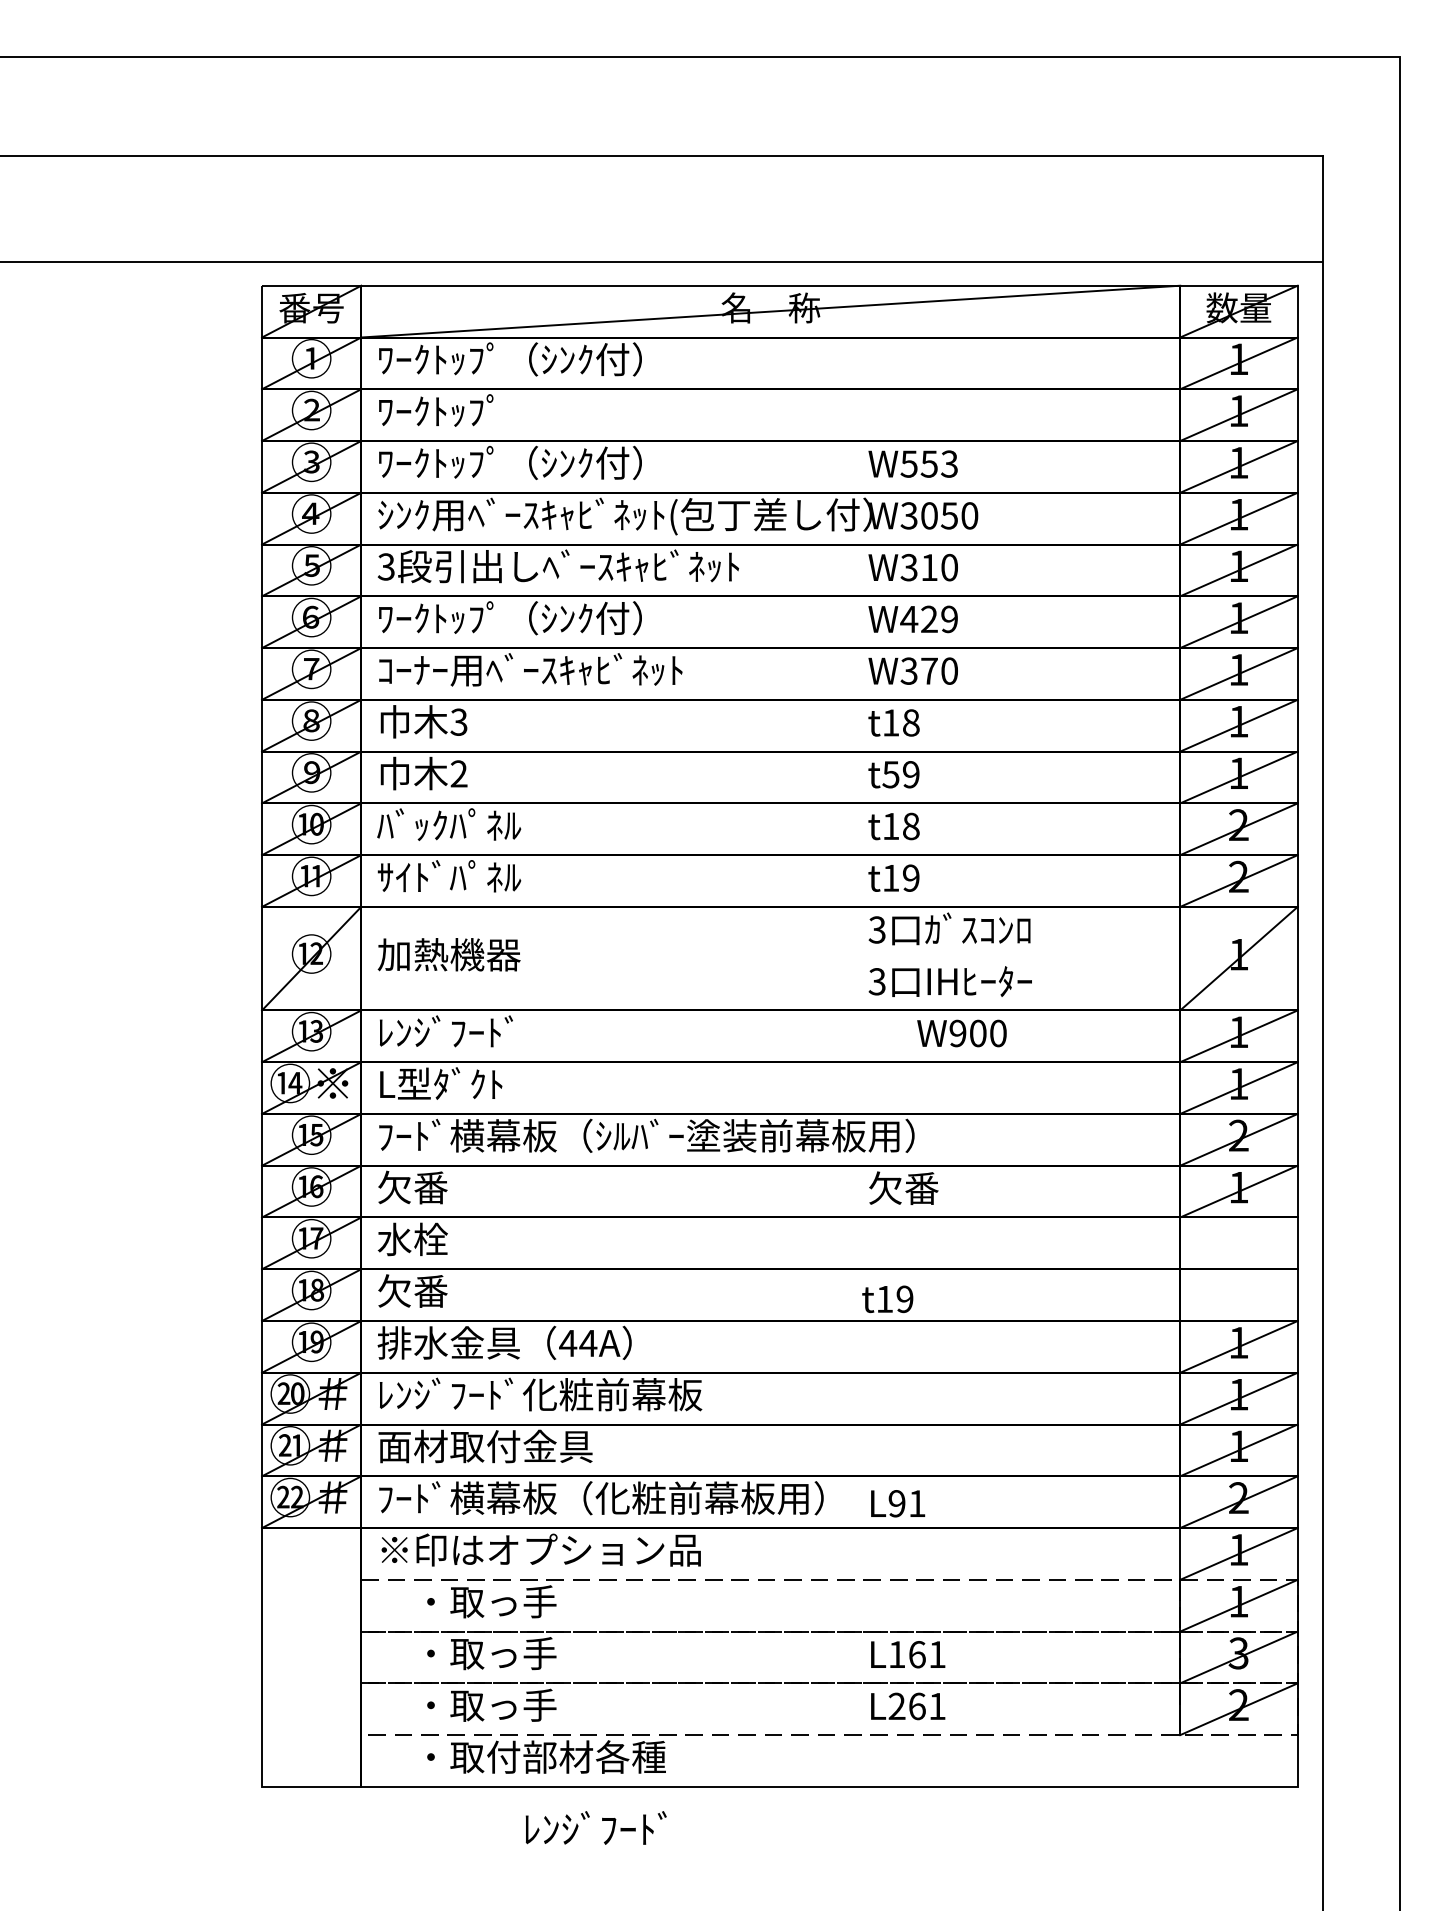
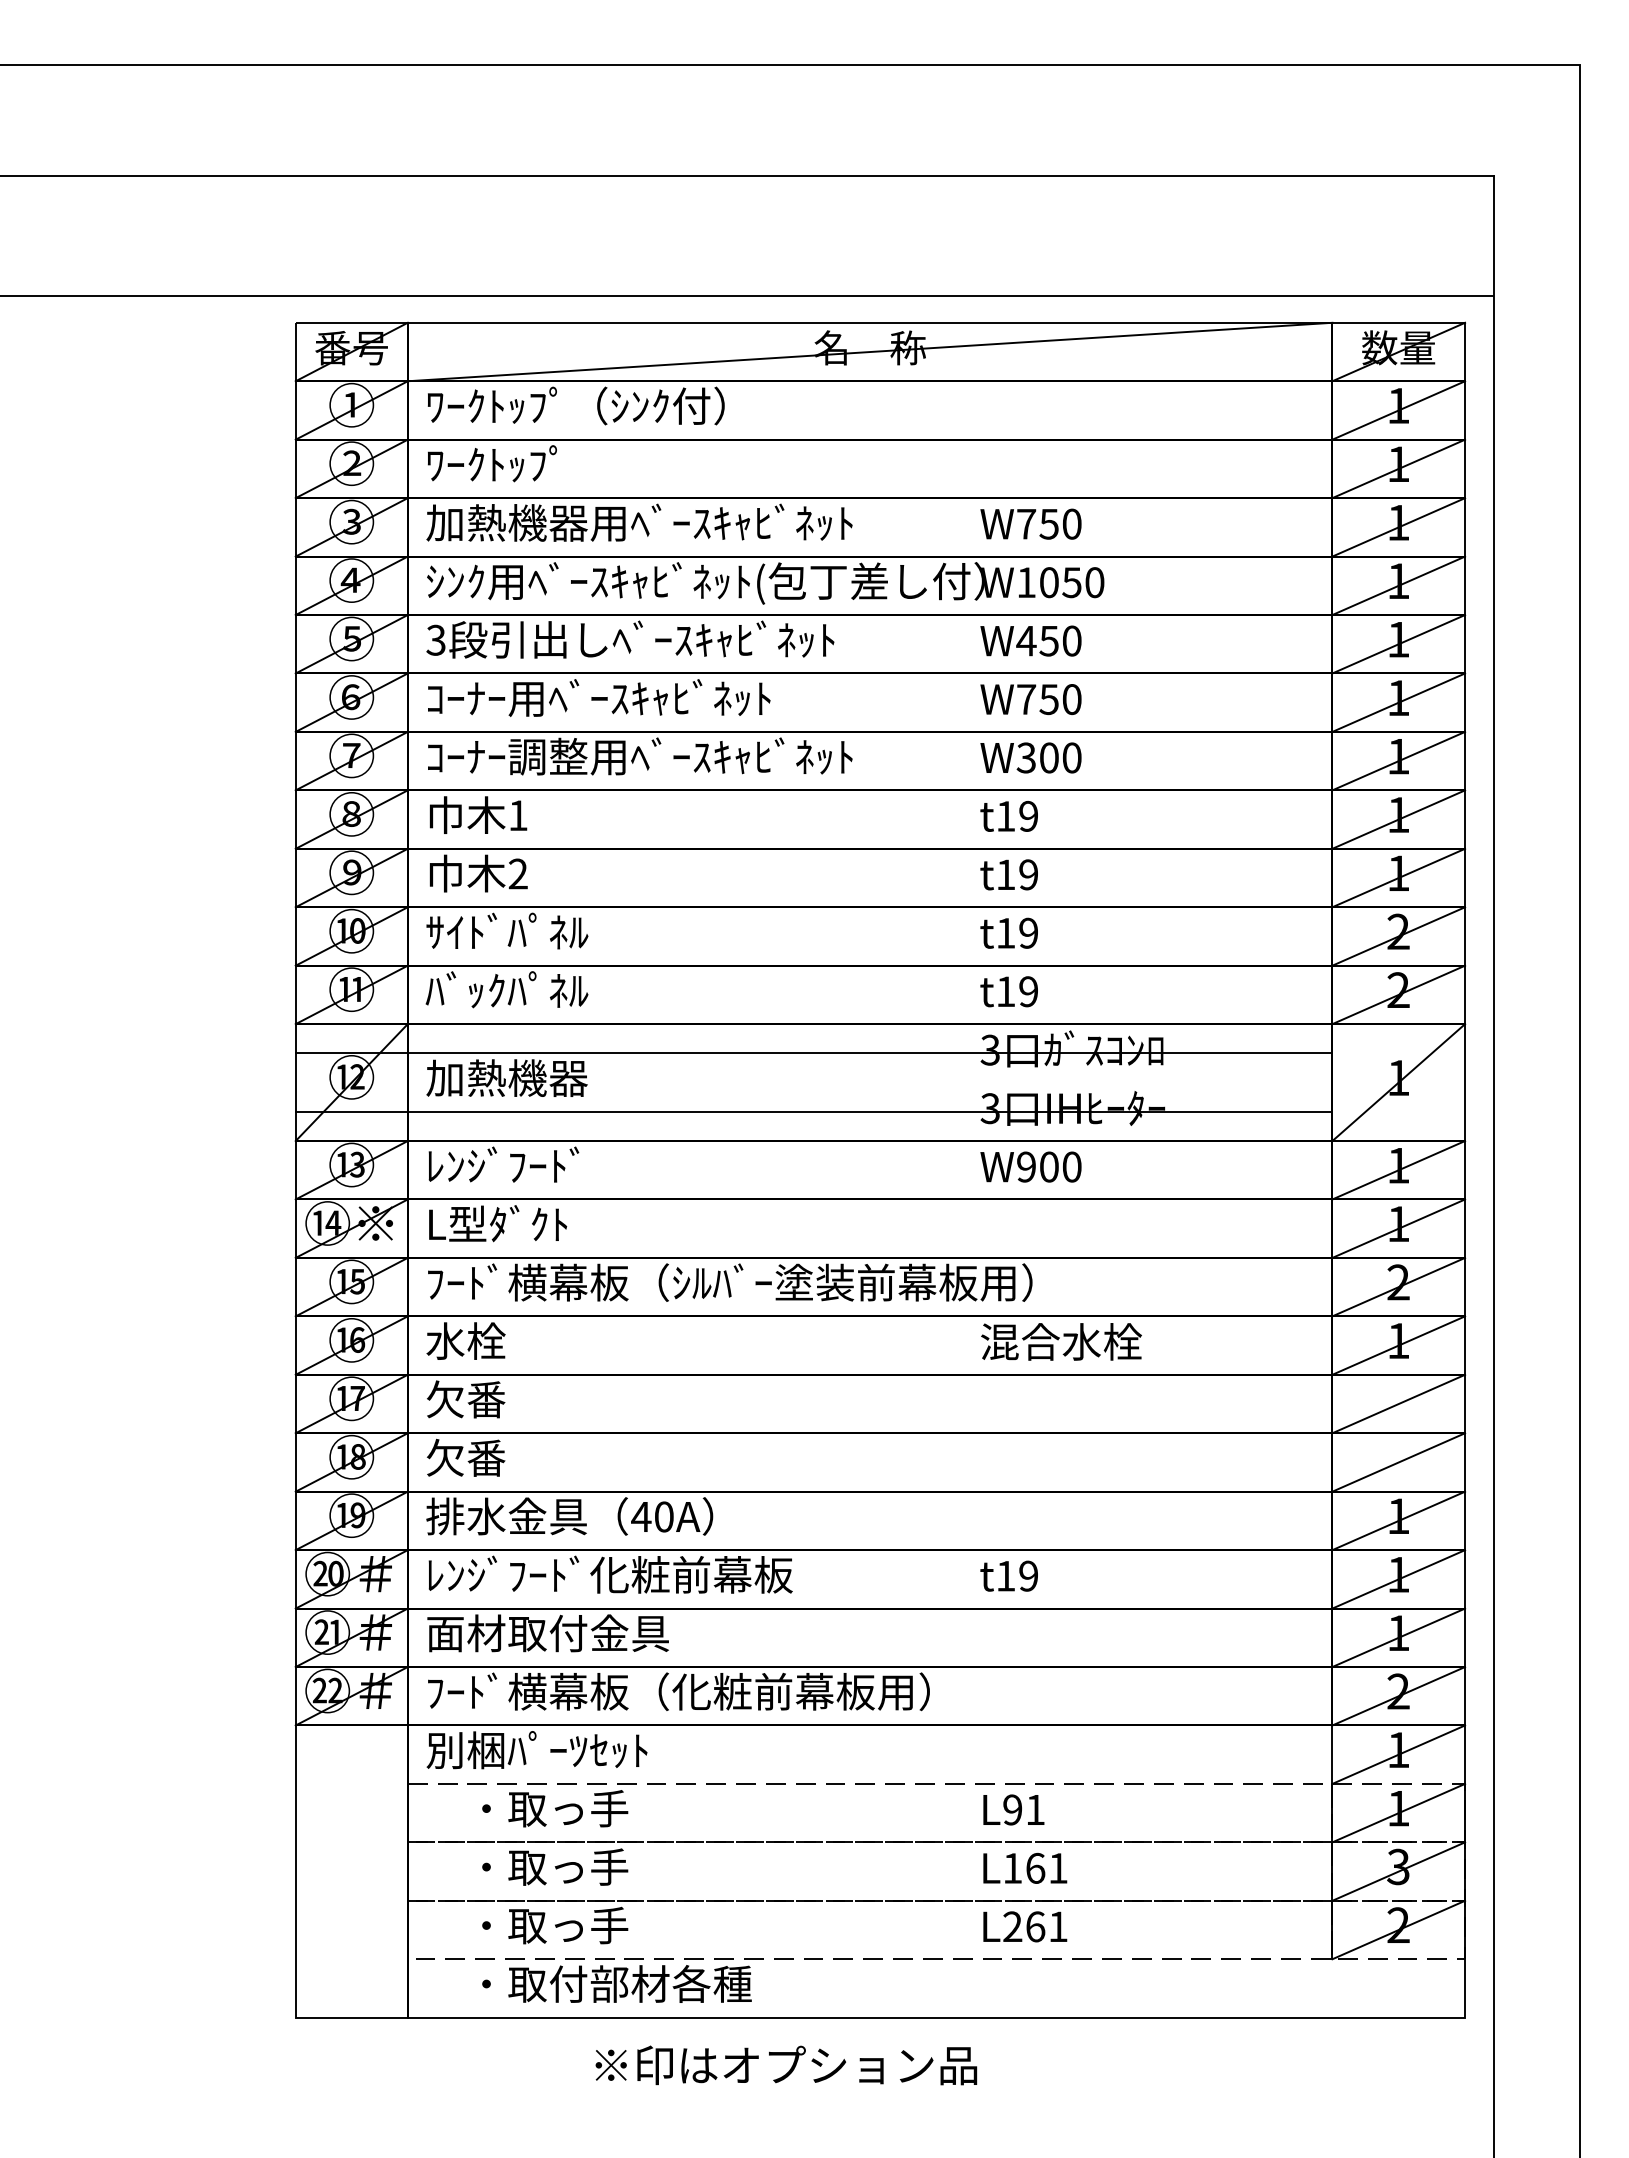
text: (566, 462) -> (639, 522), ﾜｰｸﾄｯﾌﾟ（ｼﾝｸ付） -> 加熱機器用ﾍﾞｰｽｷｬﾋﾞﾈｯﾄ
text: (928, 463) -> (1048, 523), W553 -> W750
text: (908, 515) -> (1025, 582), W3050 -> W1050
text: (919, 567) -> (1037, 640), W310 -> W450
text: (530, 617) -> (598, 697), ﾜｰｸﾄｯﾌﾟ（ｼﾝｸ付） -> ｺｰﾅｰ用ﾍﾞｰｽｷｬﾋﾞﾈｯﾄ
text: (928, 619) -> (1048, 699), W429 -> W750
text: (602, 669) -> (680, 756), ｺｰﾅｰ用ﾍﾞｰｽｷｬﾋﾞﾈｯﾄ -> ｺｰﾅｰ調整用ﾍﾞｰｽｷｬﾋﾞﾈｯﾄ
text: (929, 670) -> (1049, 757), W370 -> W300
text: (458, 722) -> (517, 815), 3 -> 1
text: (911, 722) -> (1028, 815), t18 -> t19
text: (890, 774) -> (1005, 874), t59 -> t19
text: (411, 823) -> (464, 930), ﾊﾞｯｸﾊﾟﾈﾙ -> ｻｲﾄﾞﾊﾟﾈﾙ
text: (911, 825) -> (1028, 932), t18 -> t19
text: (411, 876) -> (464, 989), ｻｲﾄﾞﾊﾟﾈﾙ -> ﾊﾞｯｸﾊﾟﾈﾙ
line: (720, 932) -> (813, 1053), added
line: (720, 984) -> (813, 1111), added
text: (961, 1032) -> (1030, 1166), moved
text: (412, 1187) -> (465, 1340), 欠番 -> 水栓
text: (940, 1187) -> (1061, 1341), 欠番 -> 混合水栓
text: (412, 1239) -> (465, 1399), 水栓 -> 欠番
line: (1238, 1242) -> (1398, 1403), added
line: (1238, 1295) -> (1398, 1462), added
text: (887, 1298) -> (1008, 1575), moved
text: (587, 1342) -> (663, 1516), 44A -> 40A
text: (897, 1503) -> (1013, 1809), moved
text: (539, 1550) -> (608, 1750), ※印はオプション品 -> 別梱ﾊﾟｰﾂｾｯﾄ
text: (695, 1829) -> (785, 2065), ﾚﾝｼﾞﾌｰﾄﾞ -> ※印はオプション品

